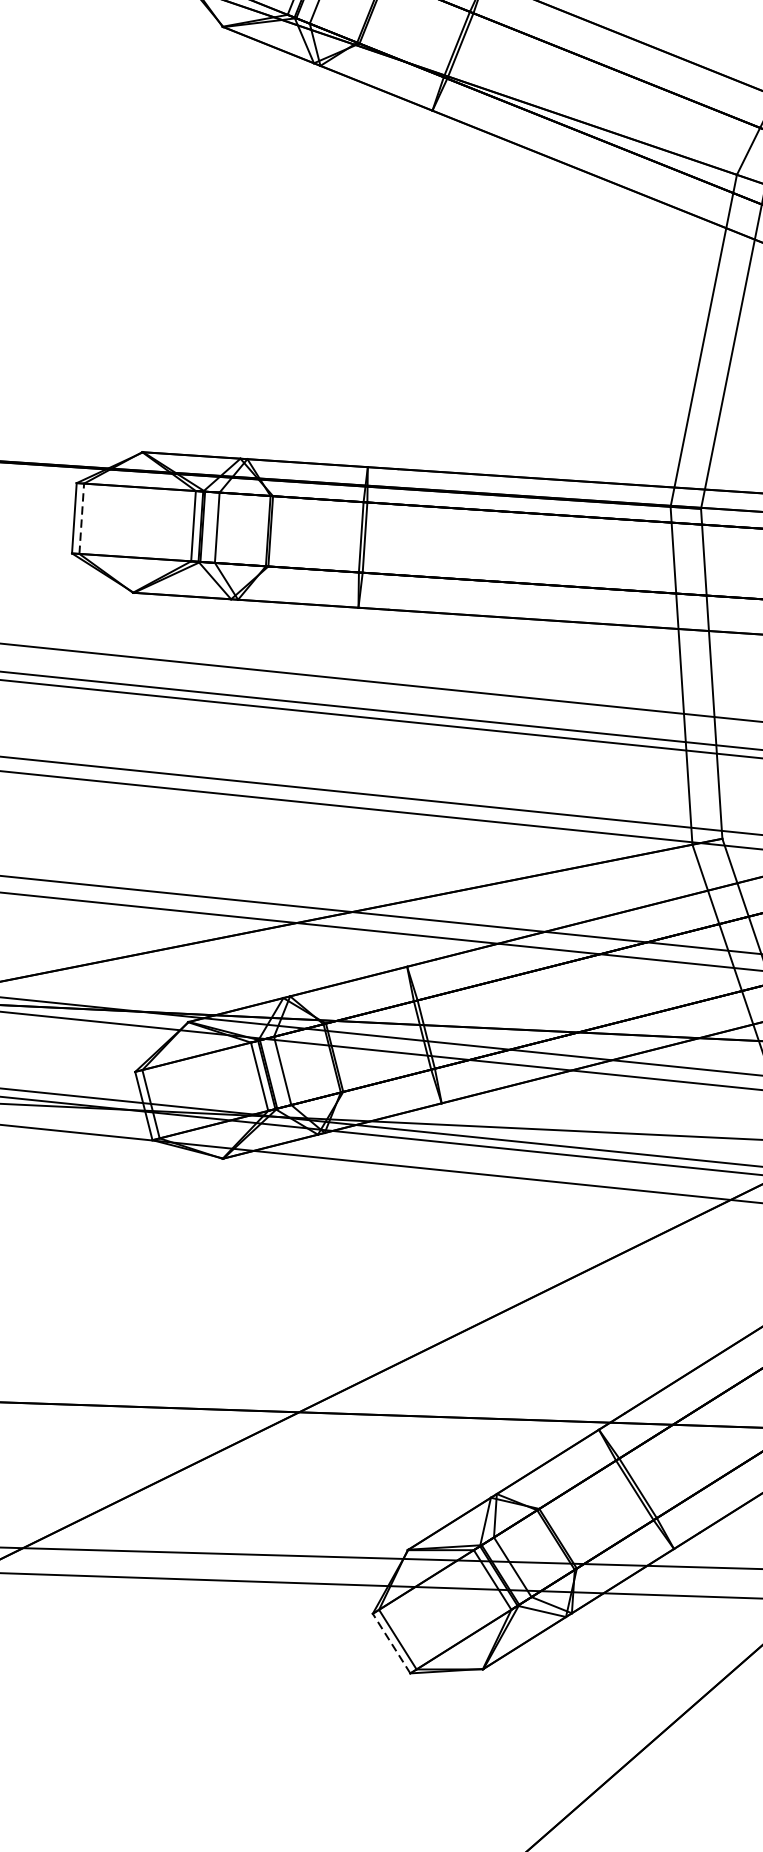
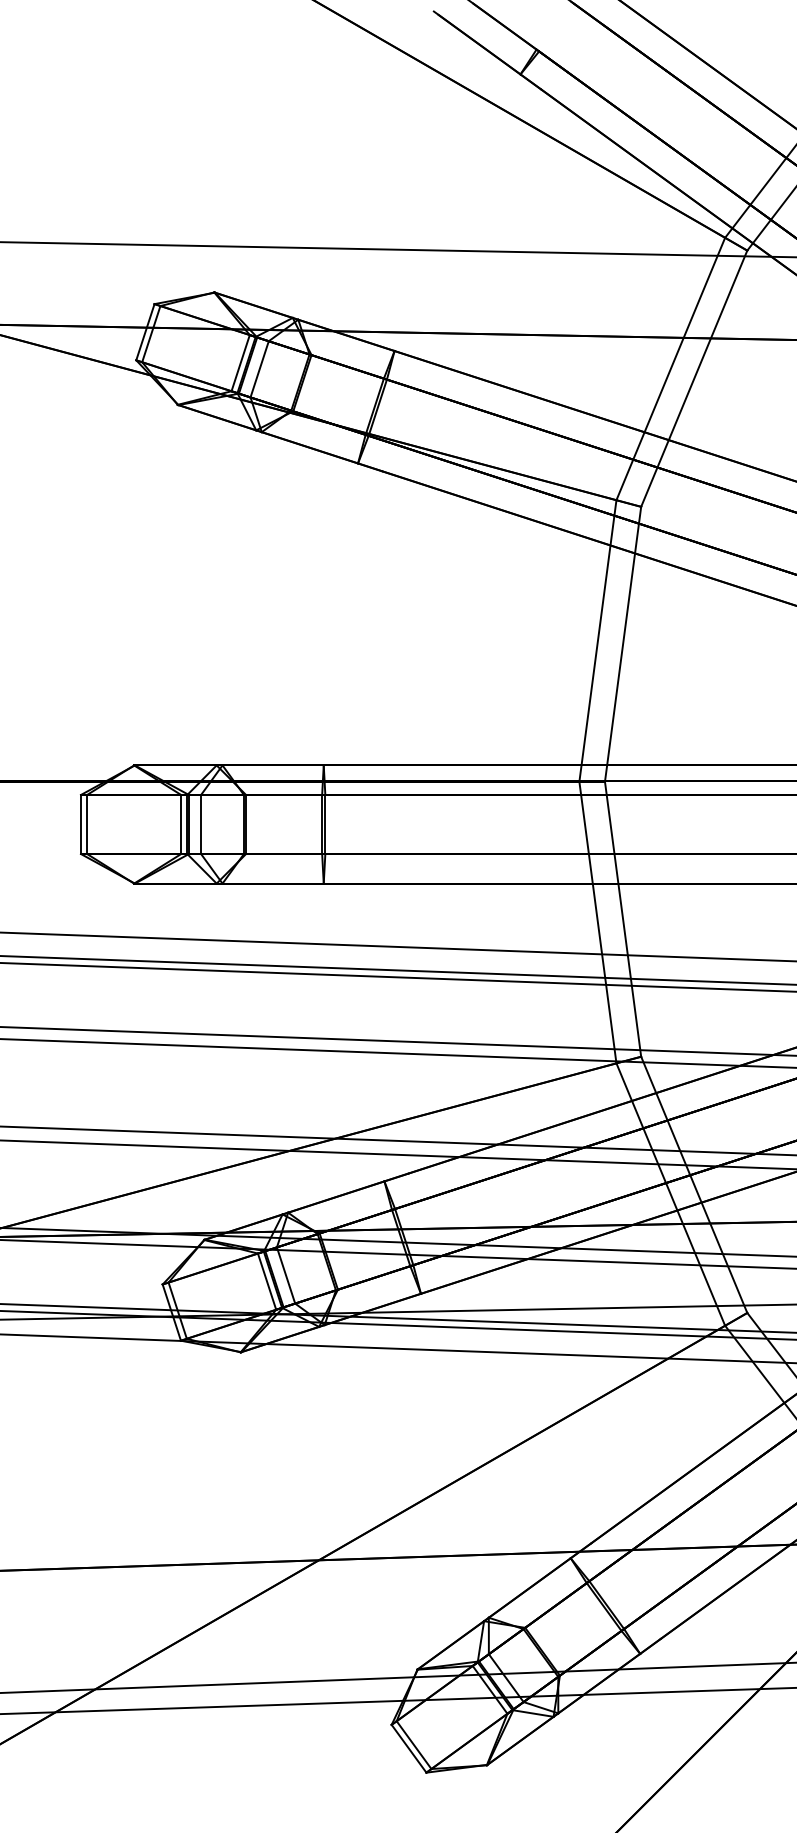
line: (82, 518) -> (87, 824), dashed -> solid
line: (392, 1643) -> (409, 1748), dashed -> solid

